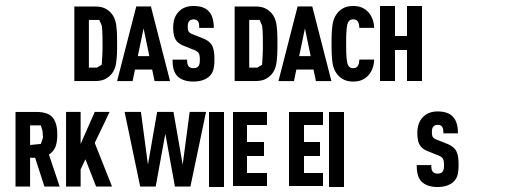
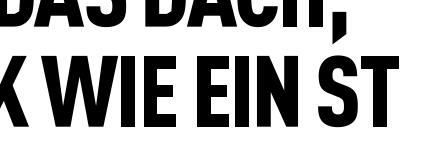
fill: (438, 82) -> (338, 28), added
fill: (373, 148) -> (277, 90), added
fill: (481, 148) -> (379, 90), added

